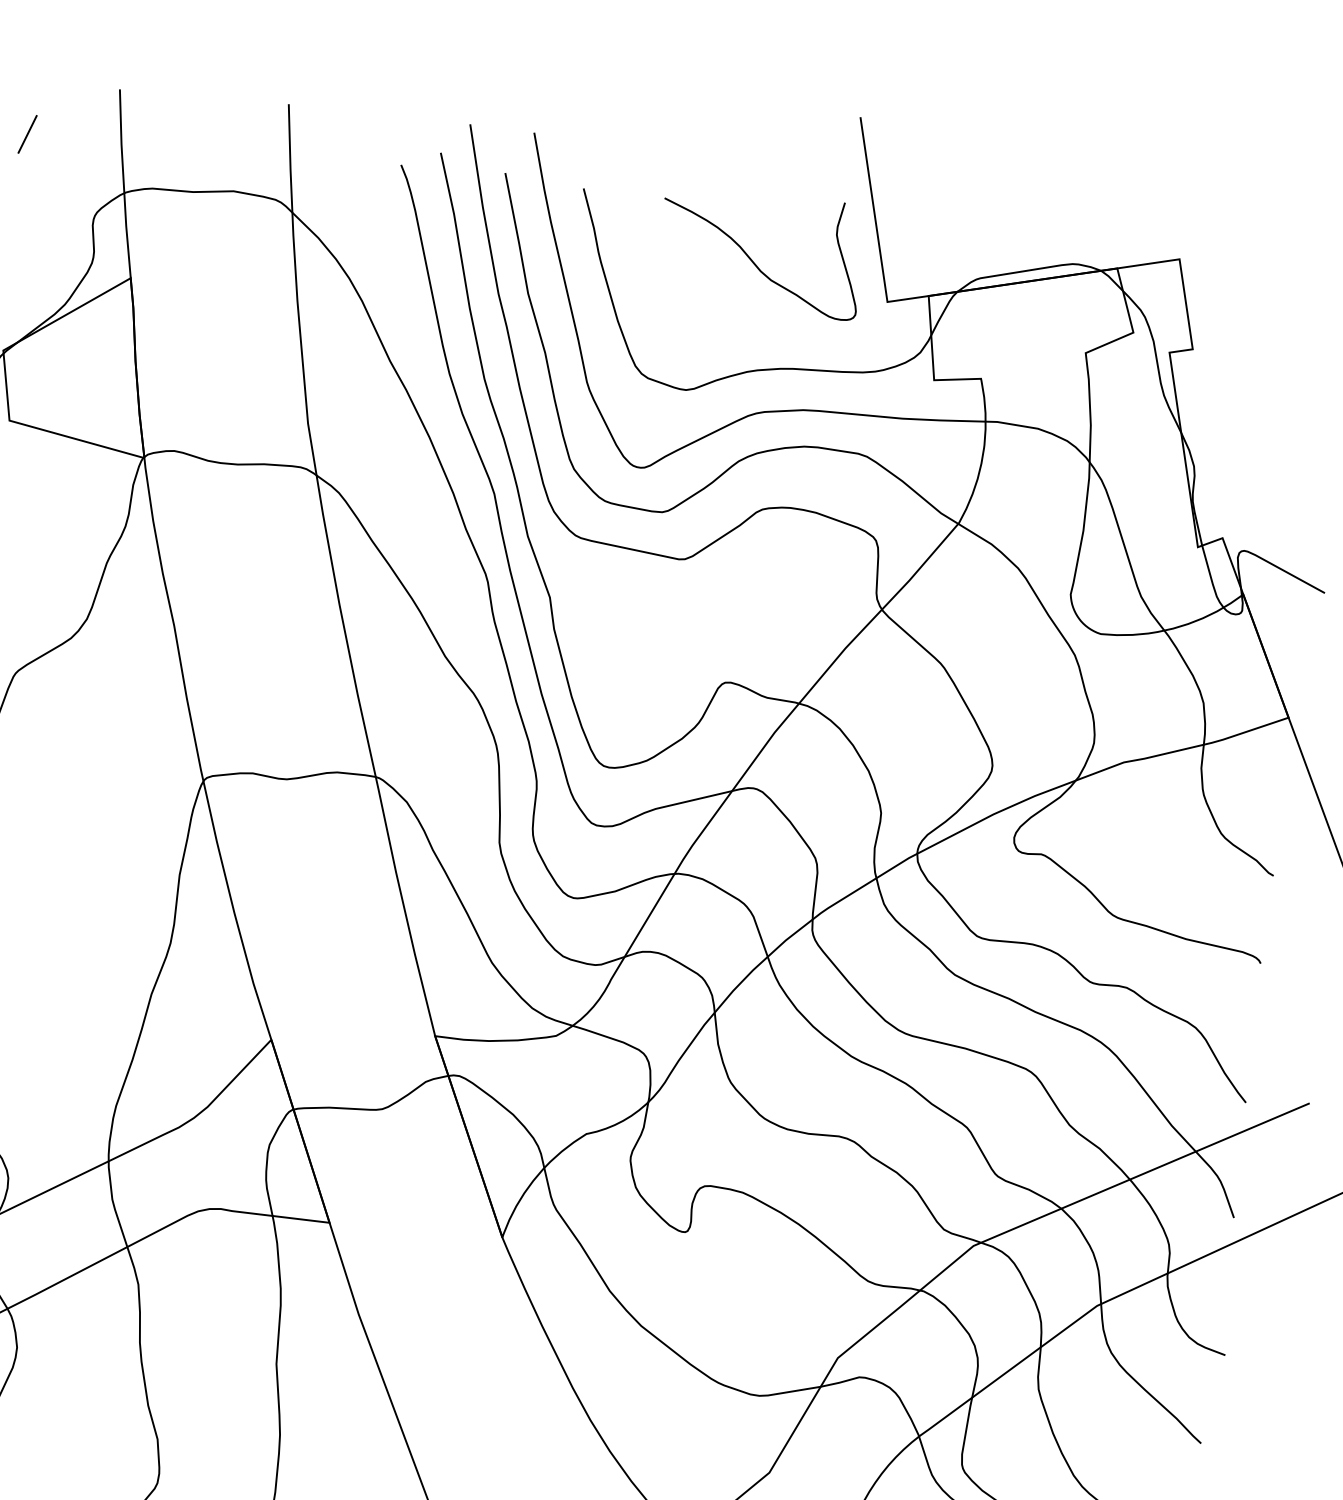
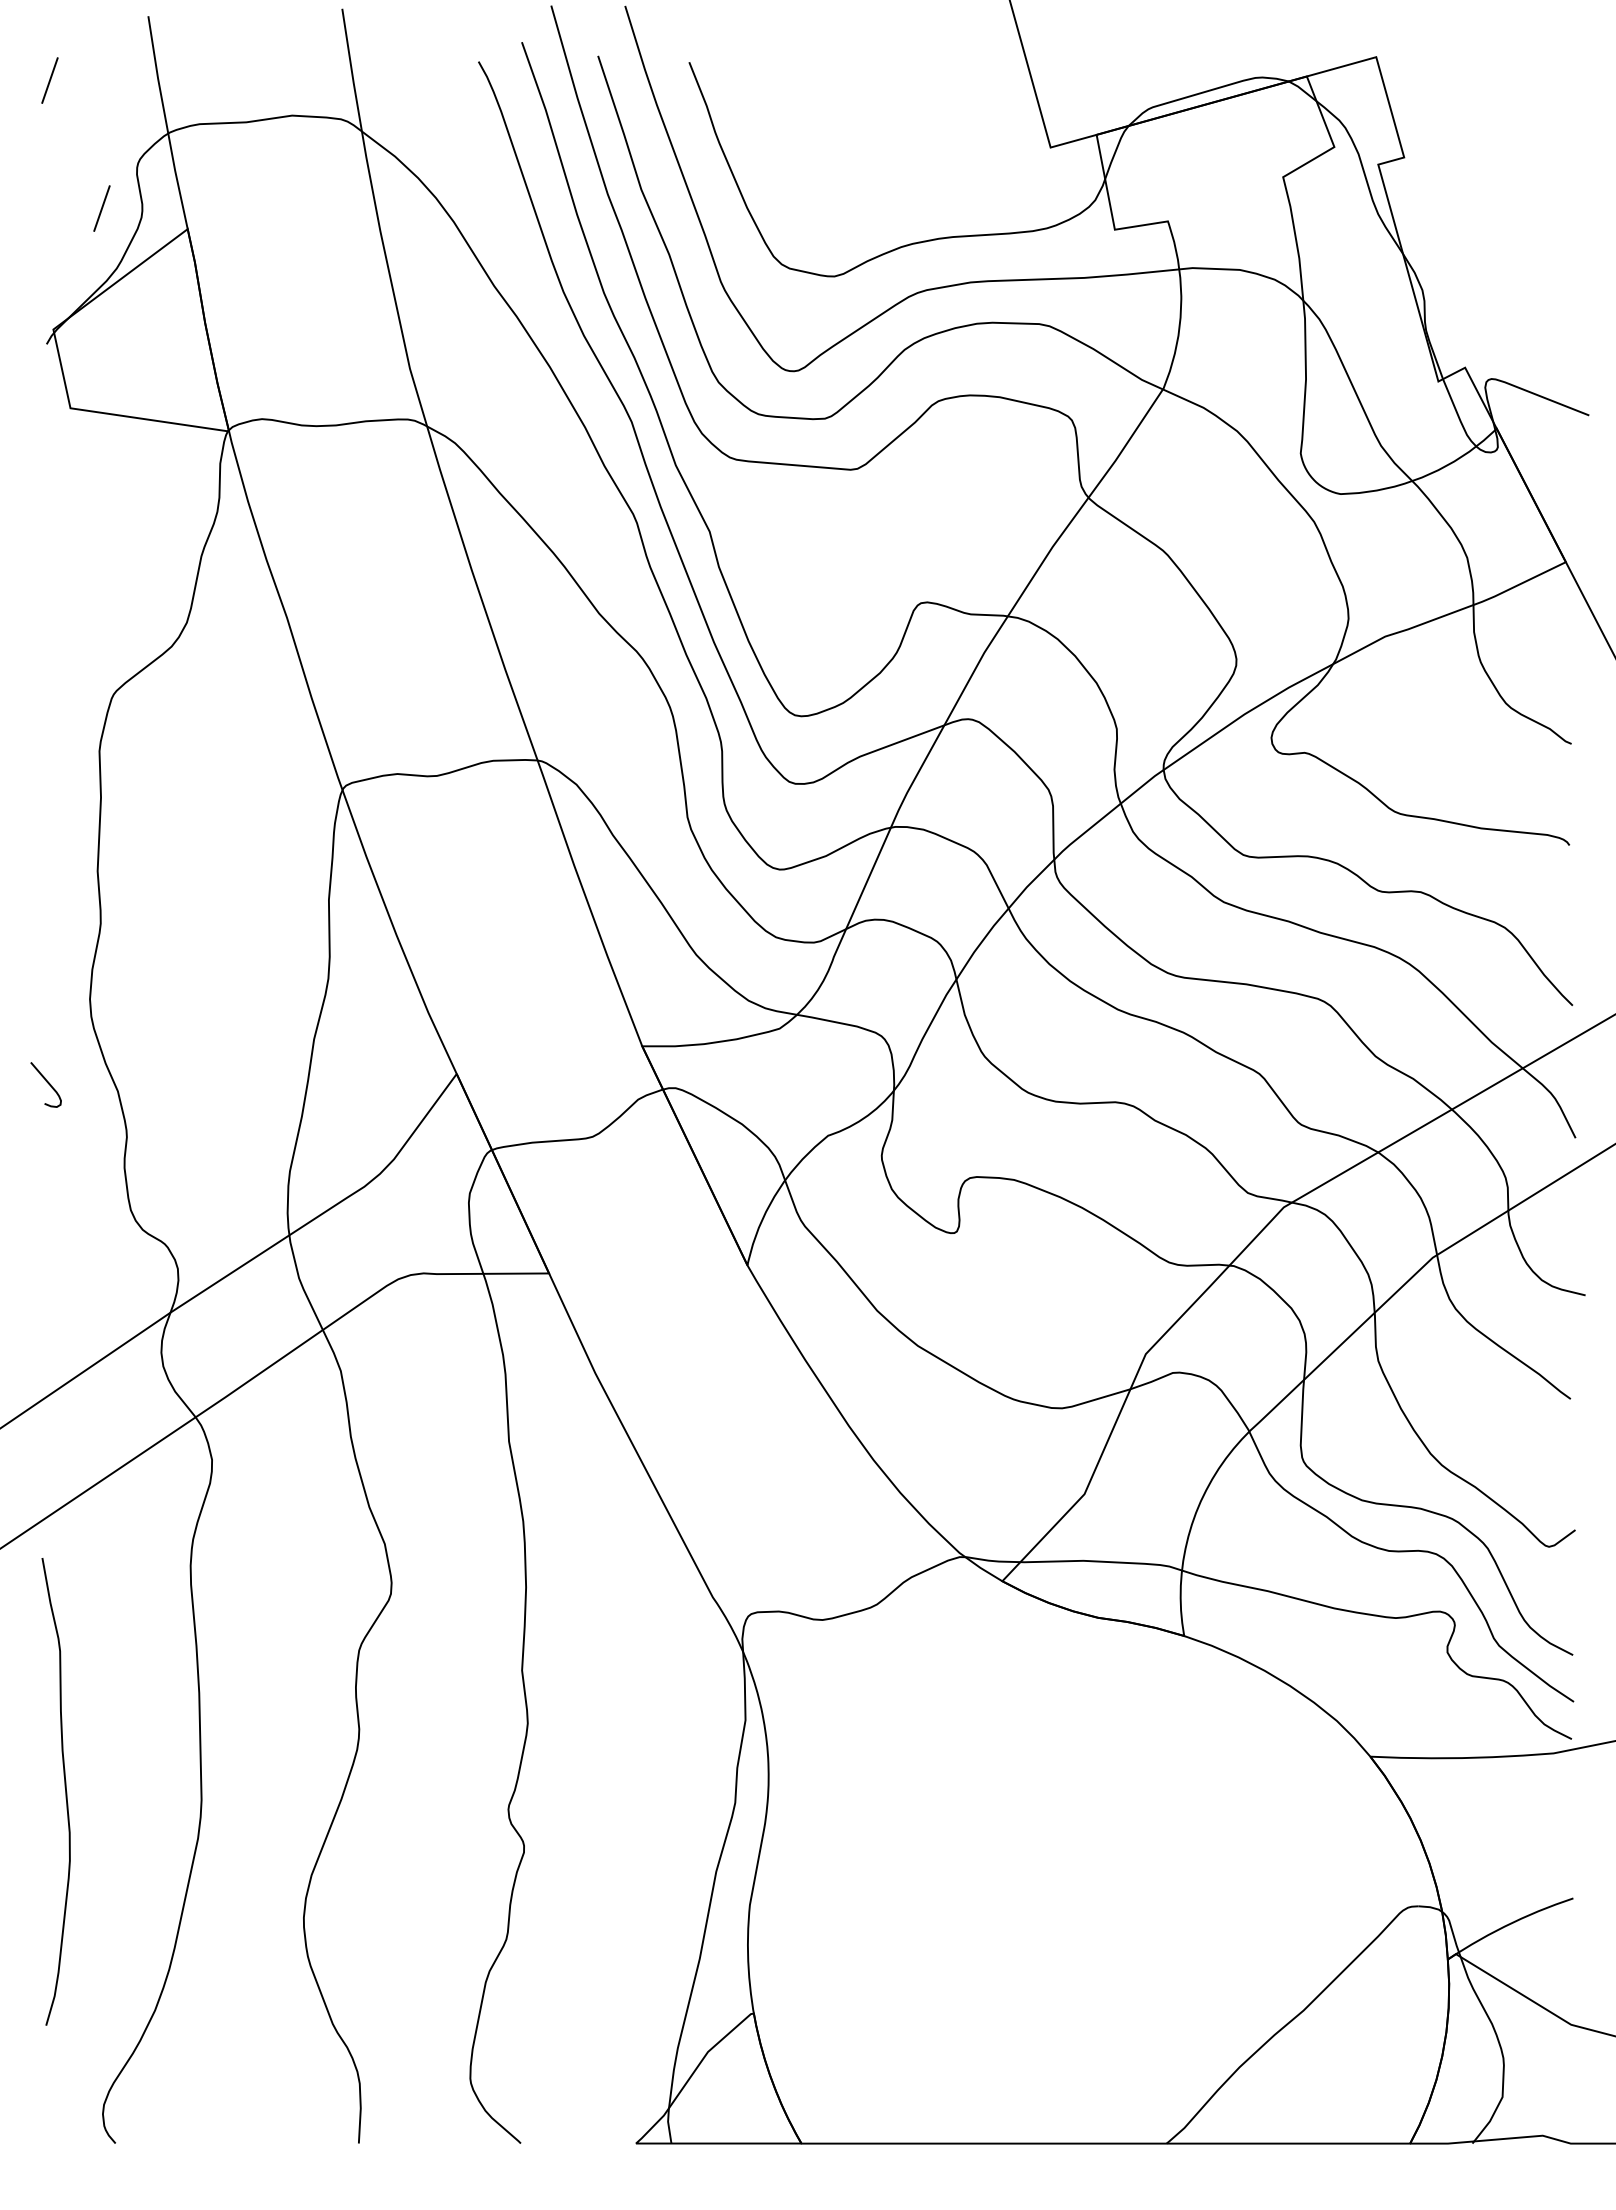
line: (58, 250) -> (101, 208), added
curve: (751, 258) -> (889, 117), removed

